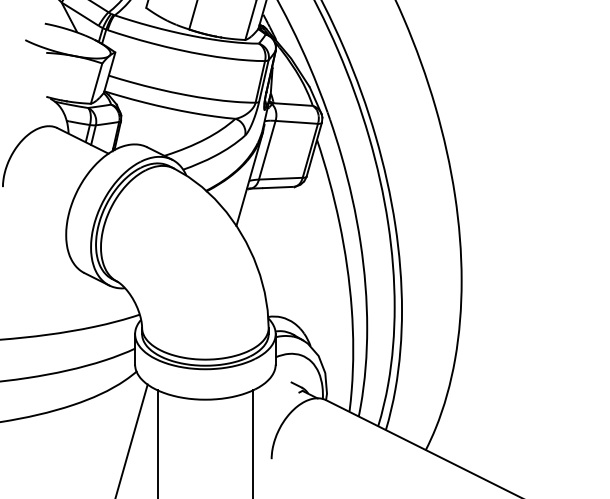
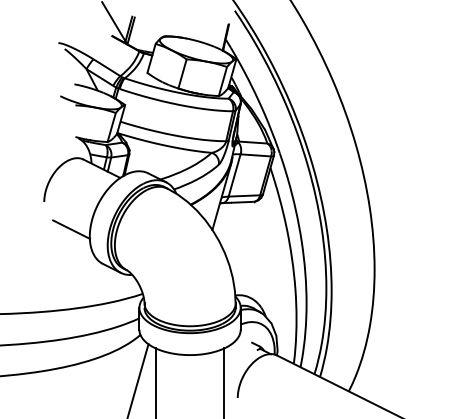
line: (40, 225) -> (71, 229), added

